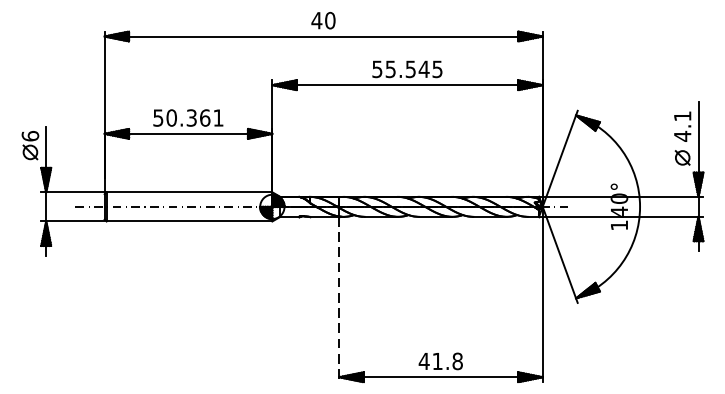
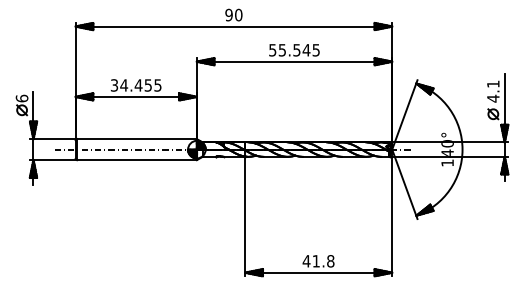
text: (317, 19) -> (229, 14), 40 -> 90
text: (188, 118) -> (136, 85), 50.361 -> 34.455
line: (339, 299) -> (245, 216), dashed -> solid

